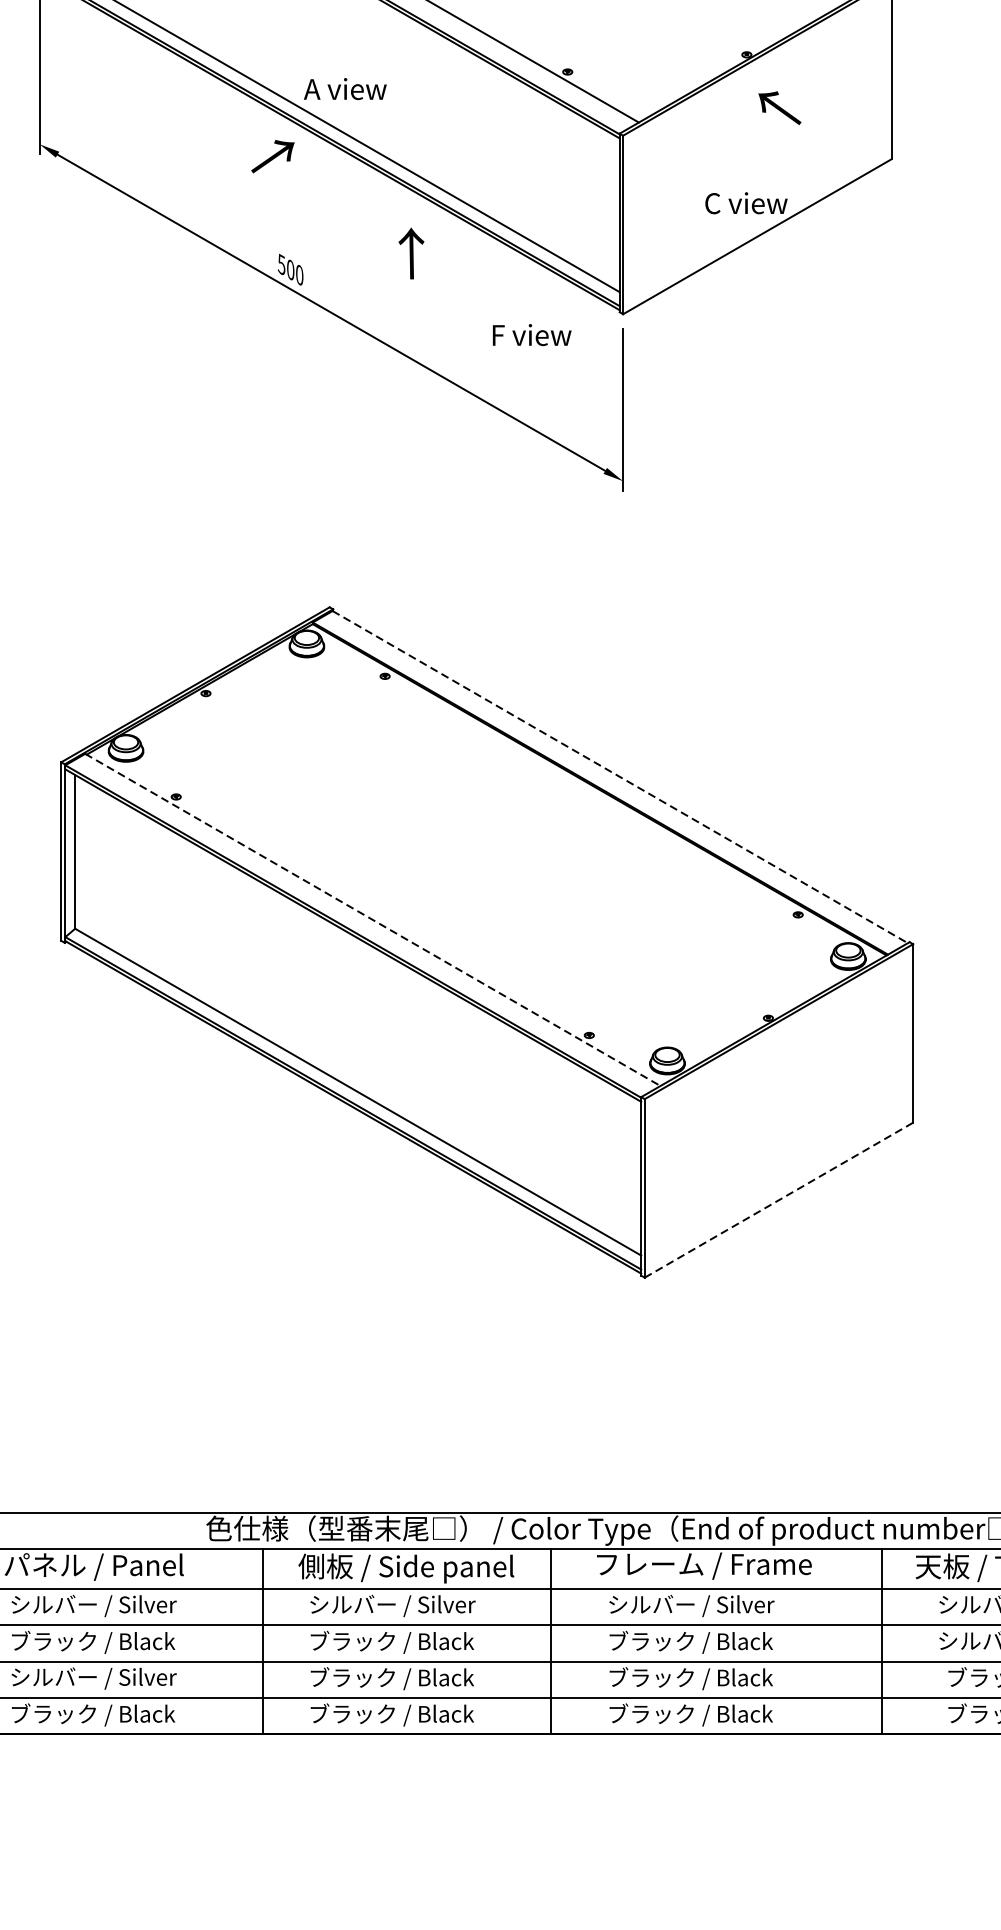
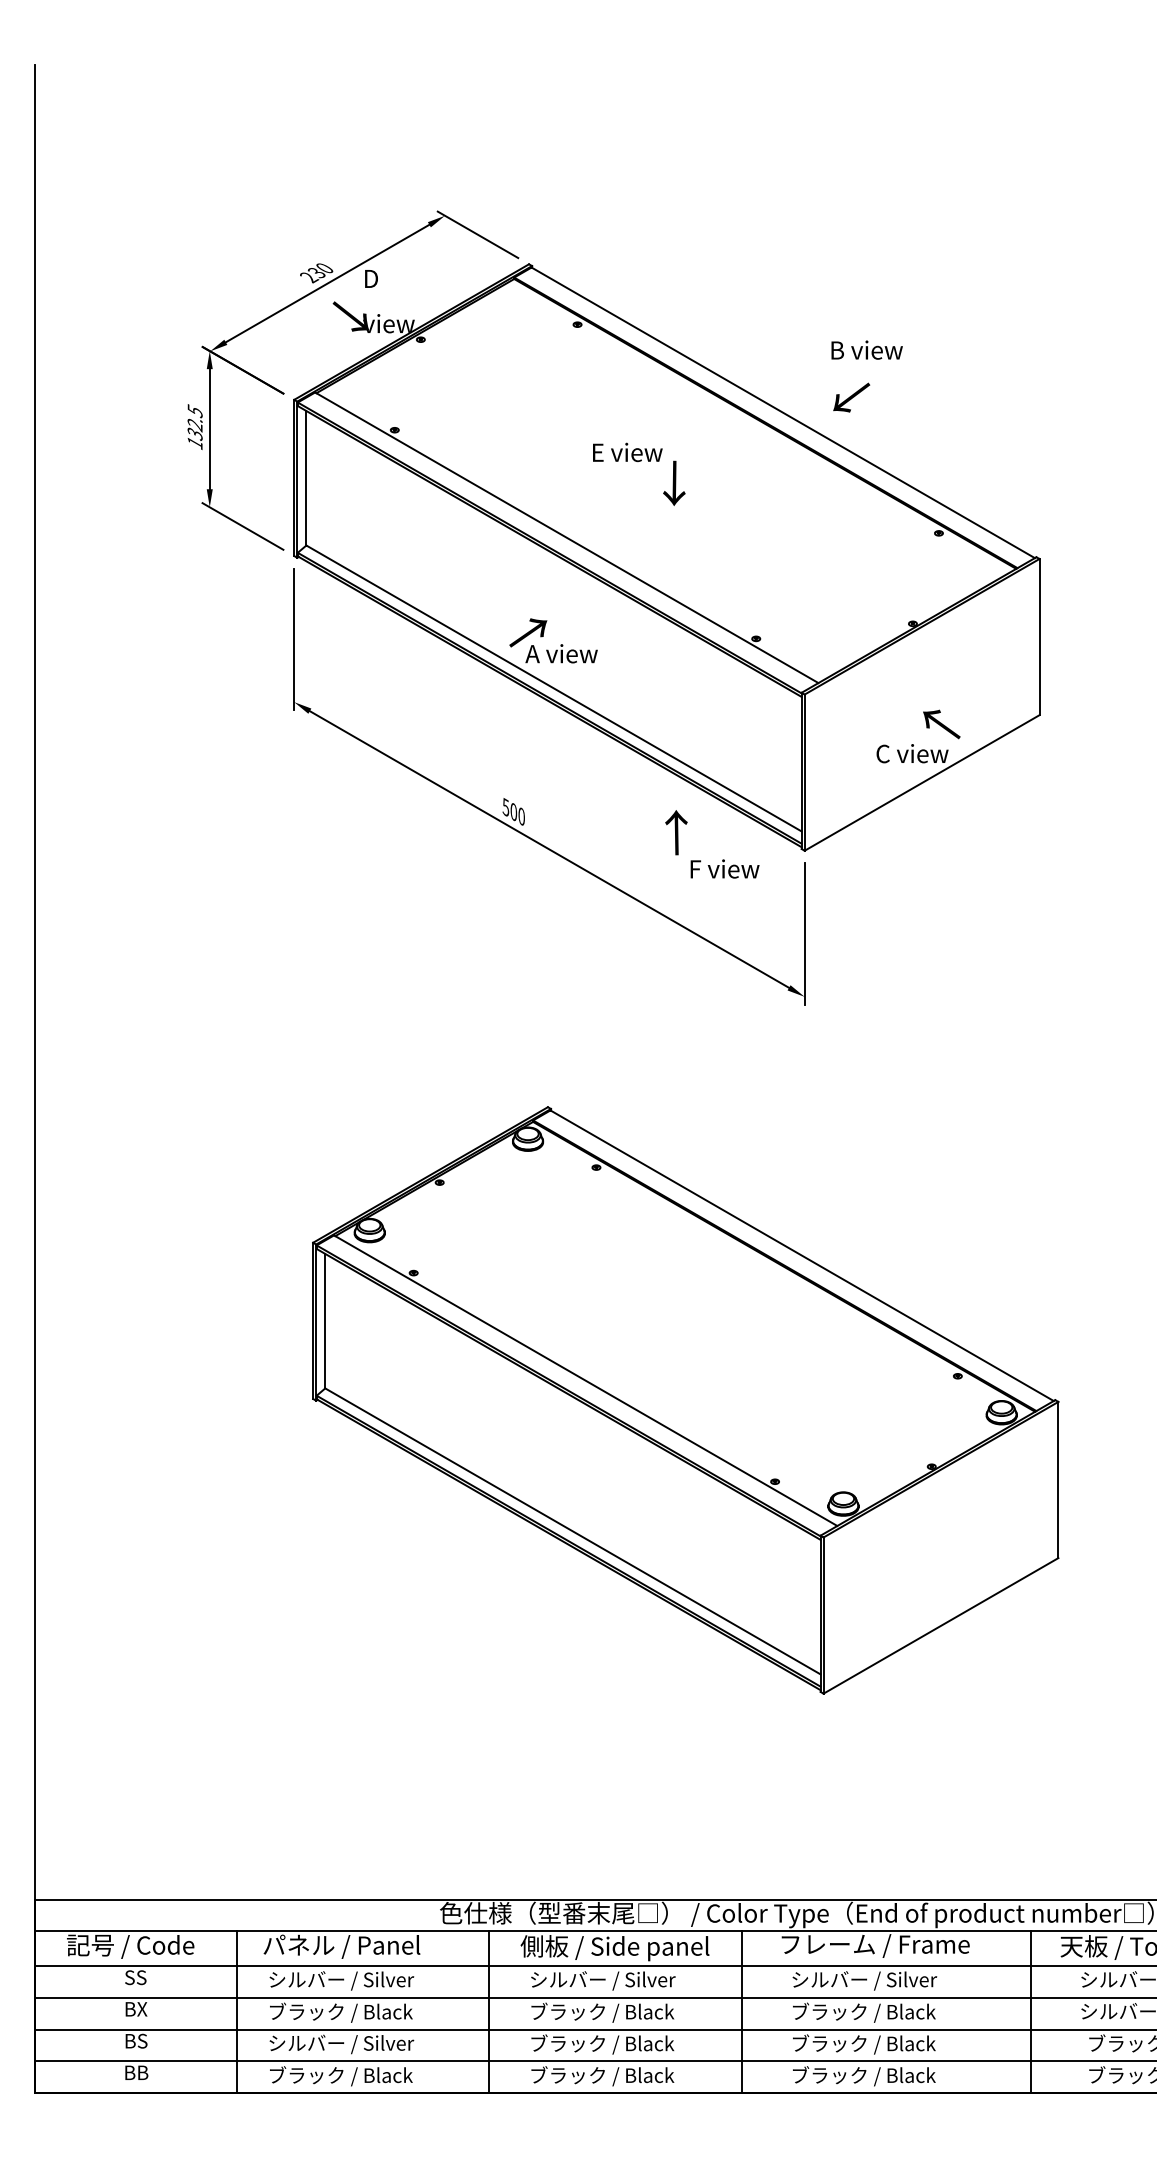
text: (779, 108) -> (941, 724), moved
text: (273, 156) -> (528, 632), moved
text: (411, 253) -> (676, 832), moved
line: (620, 776) -> (802, 1255), dashed -> solid
line: (372, 919) -> (585, 1380), dashed -> solid
line: (778, 1199) -> (940, 1625), dashed -> solid

